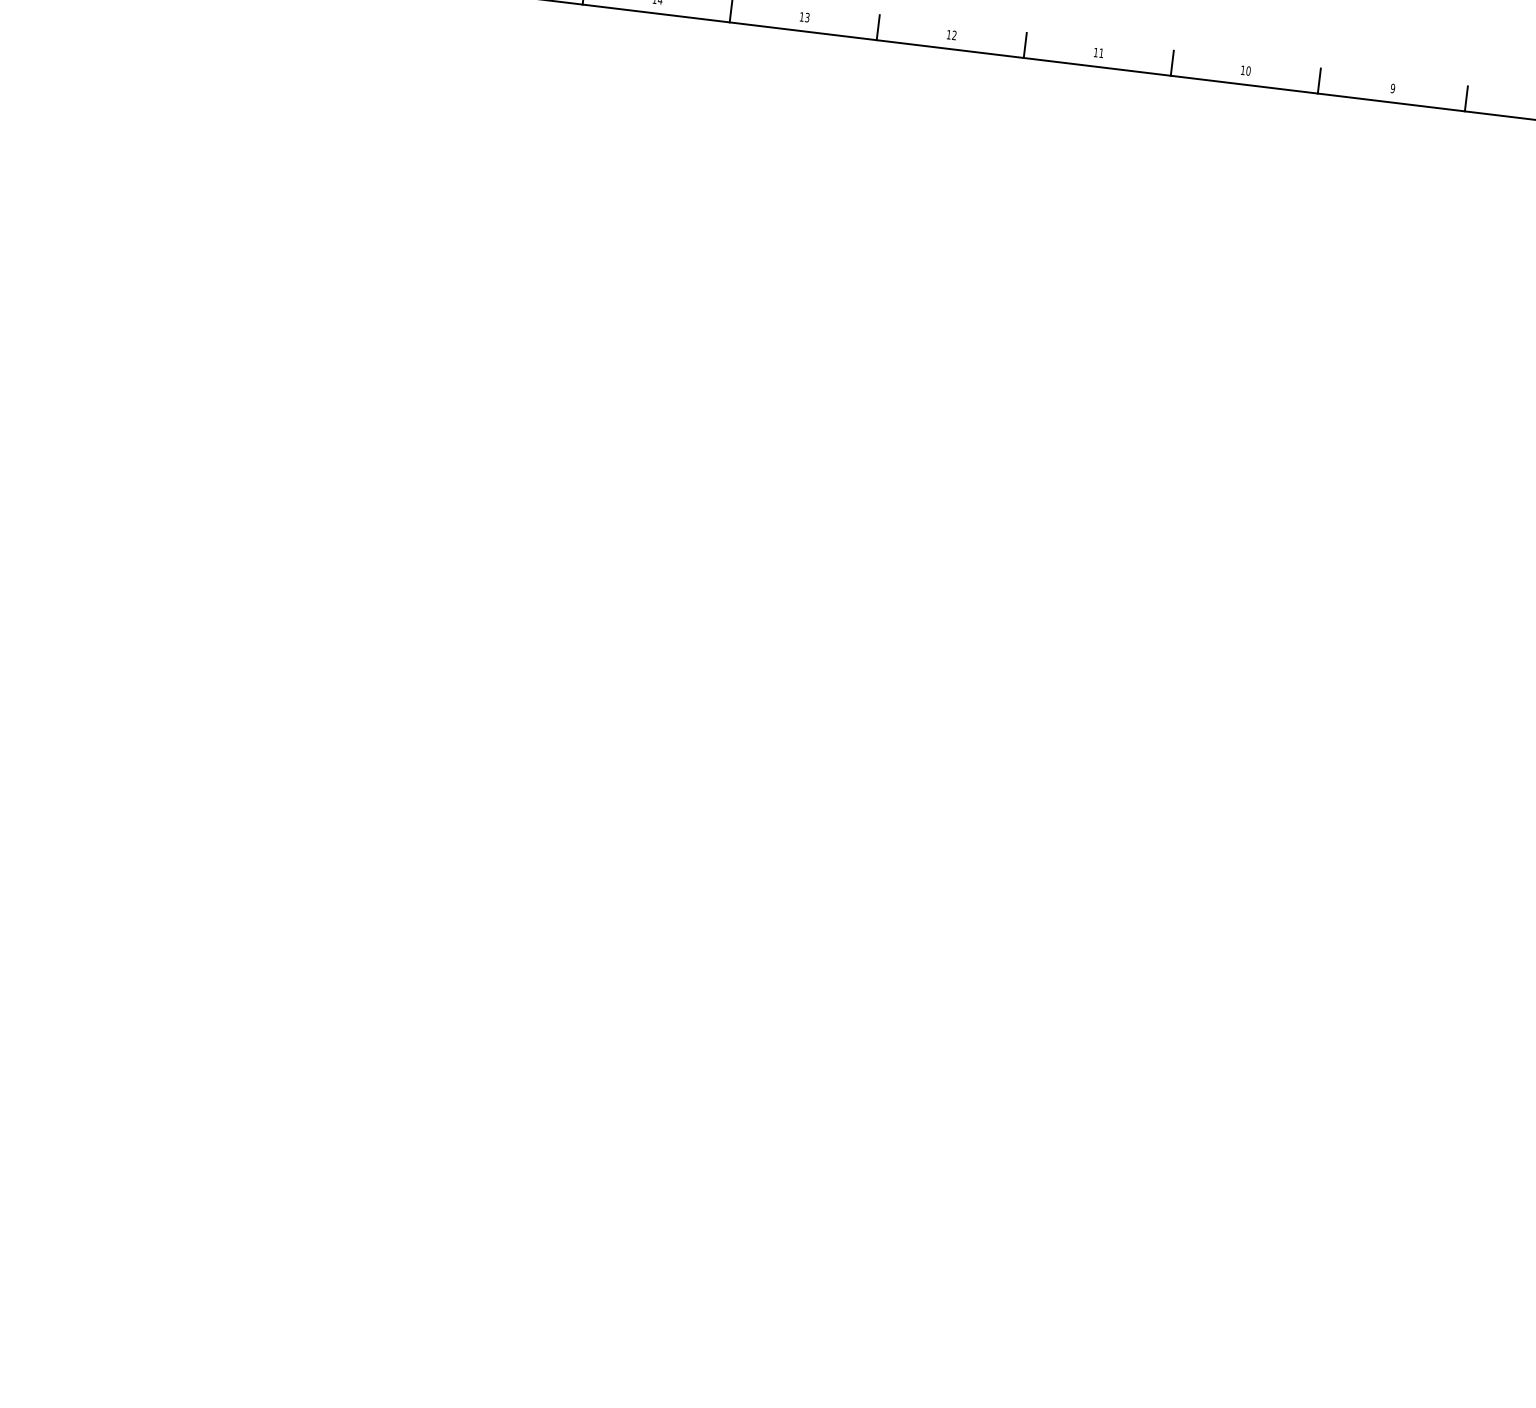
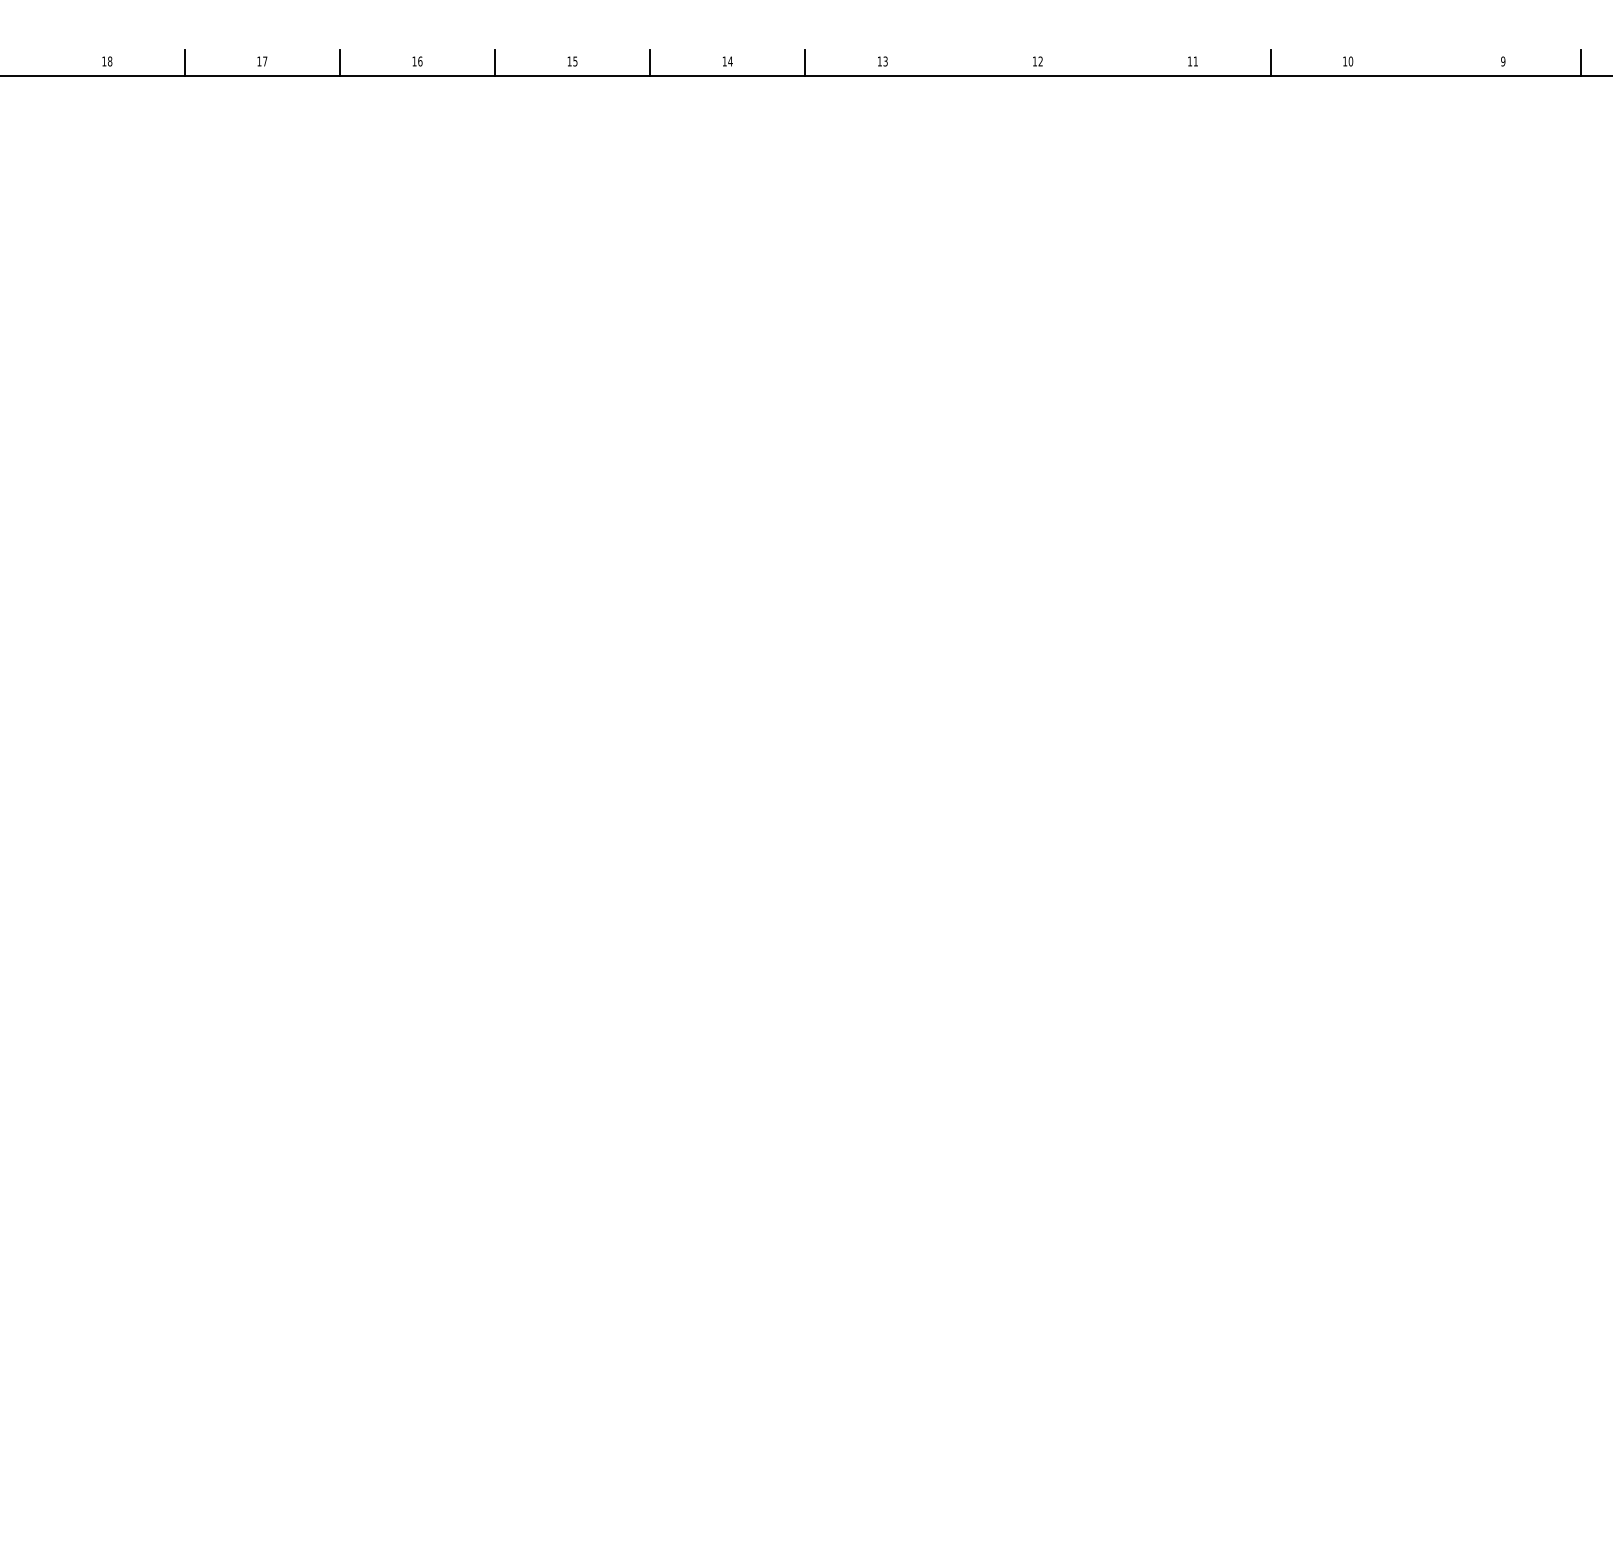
line: (878, 27) -> (960, 62), removed
line: (1025, 44) -> (1115, 62), removed
line: (1319, 80) -> (1425, 62), removed

